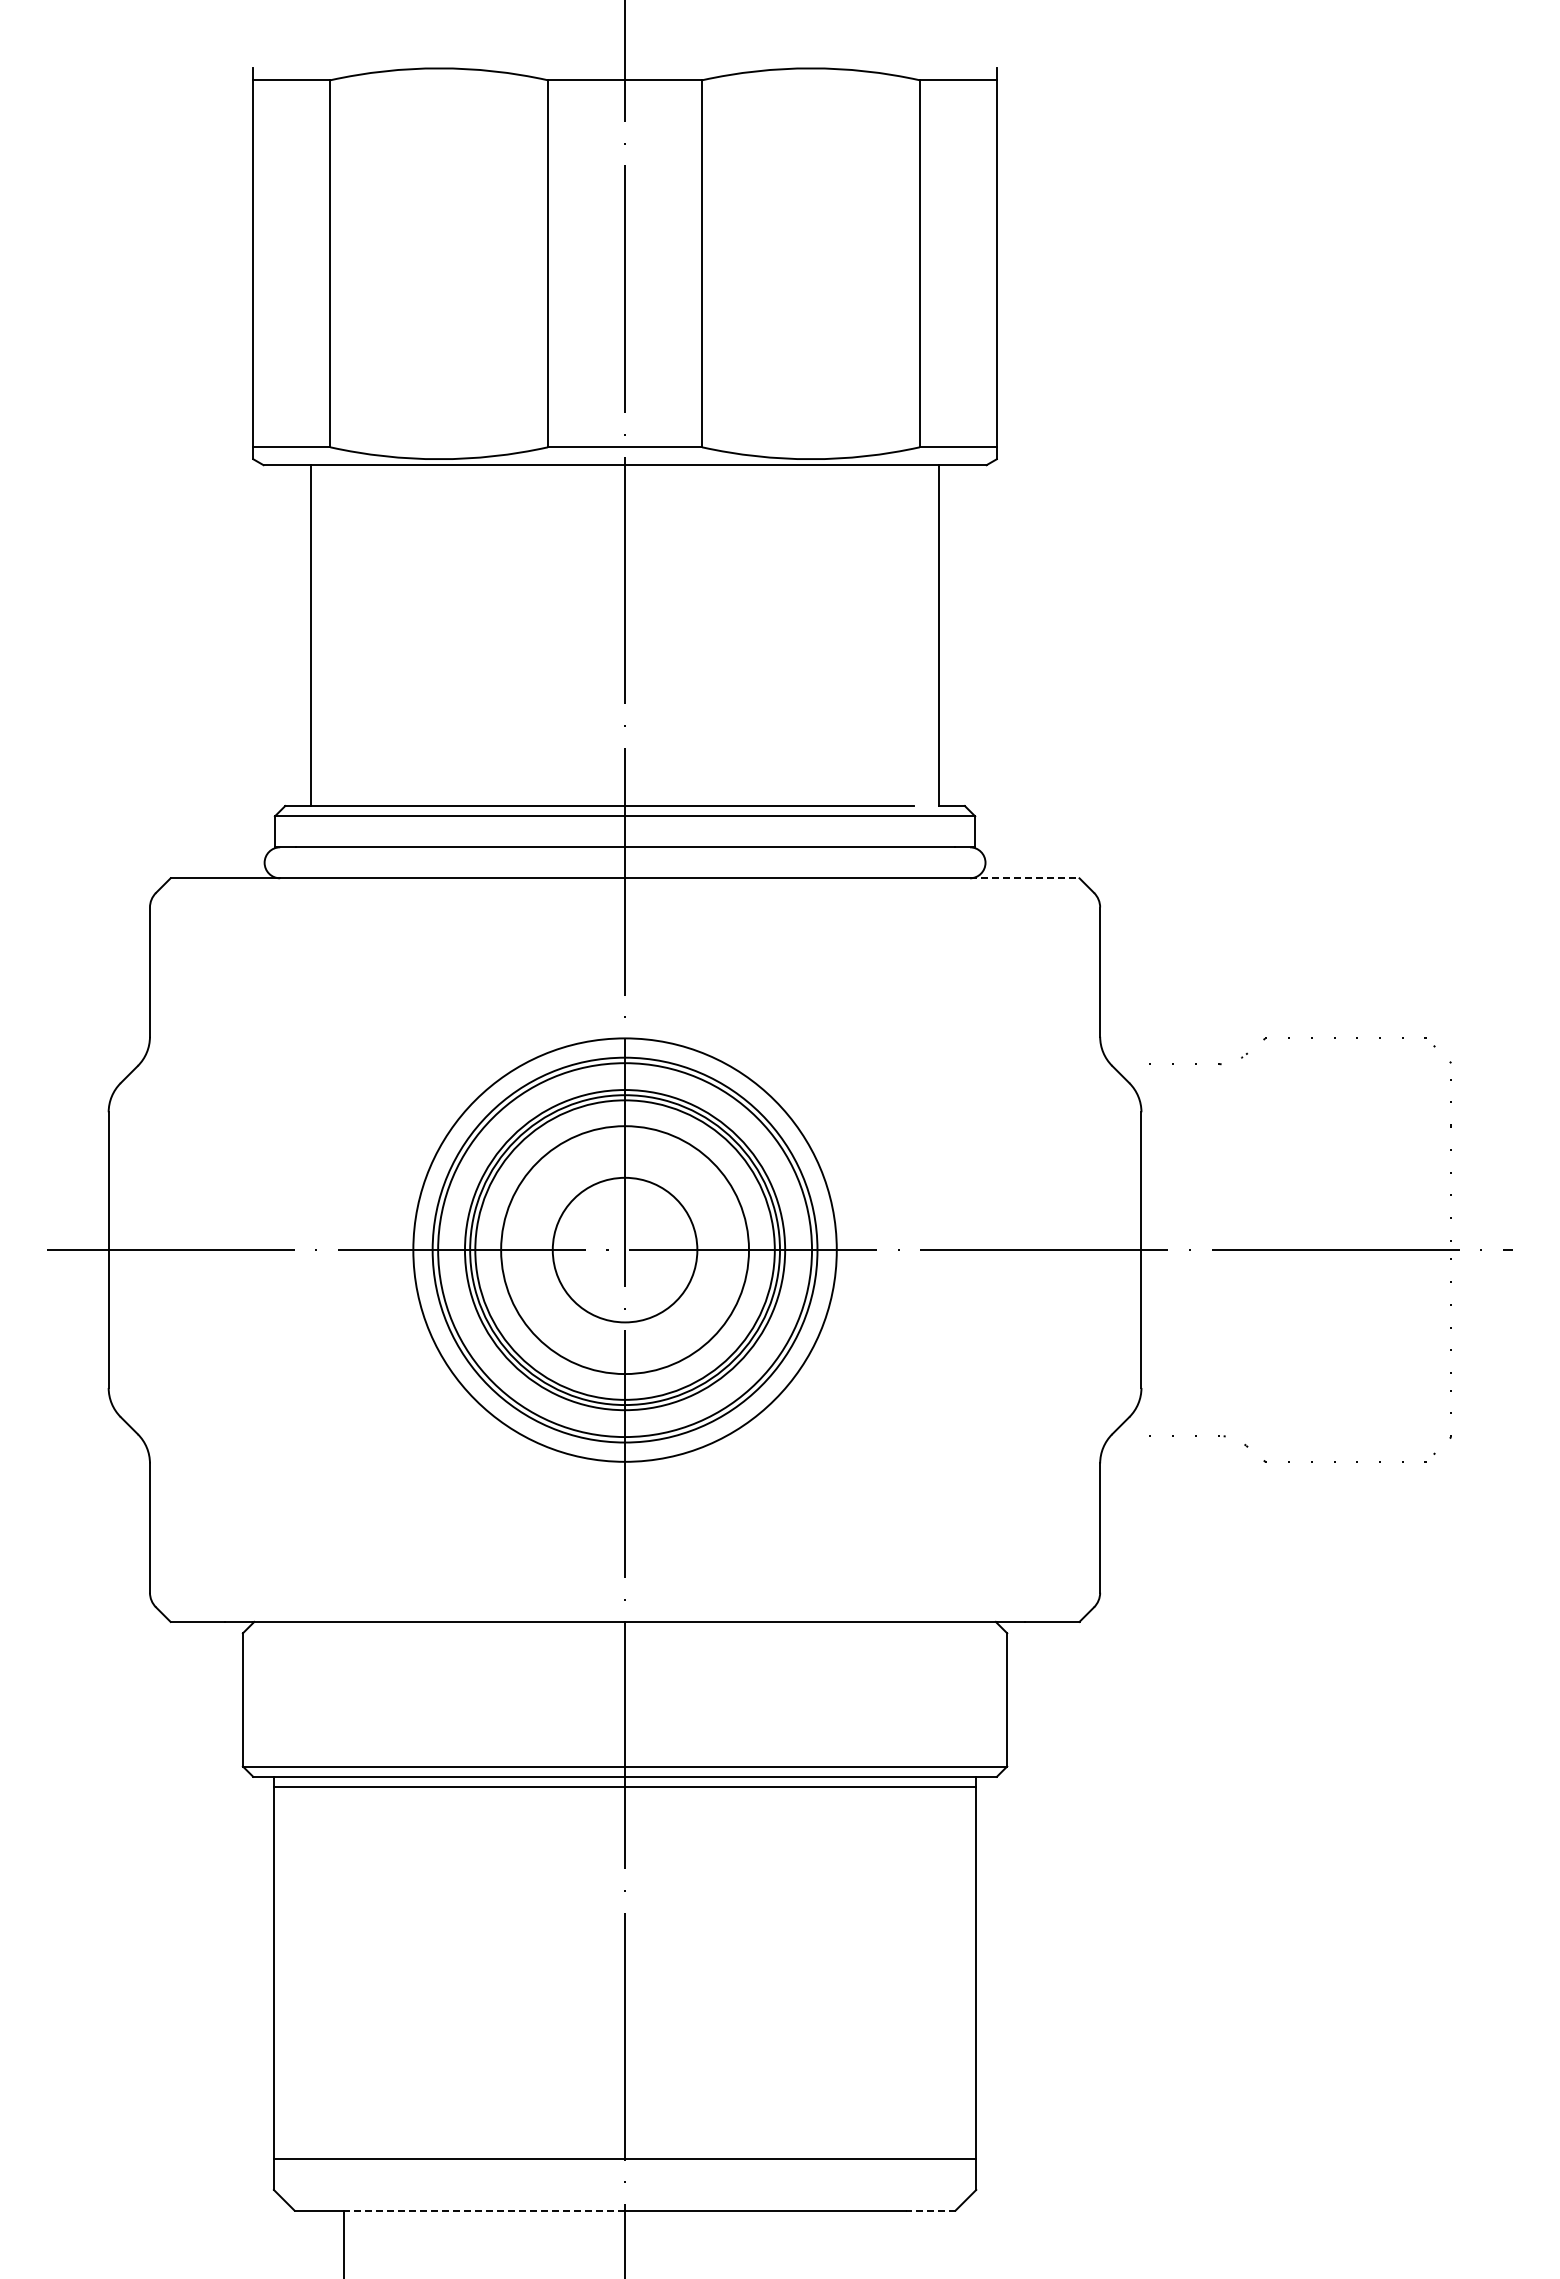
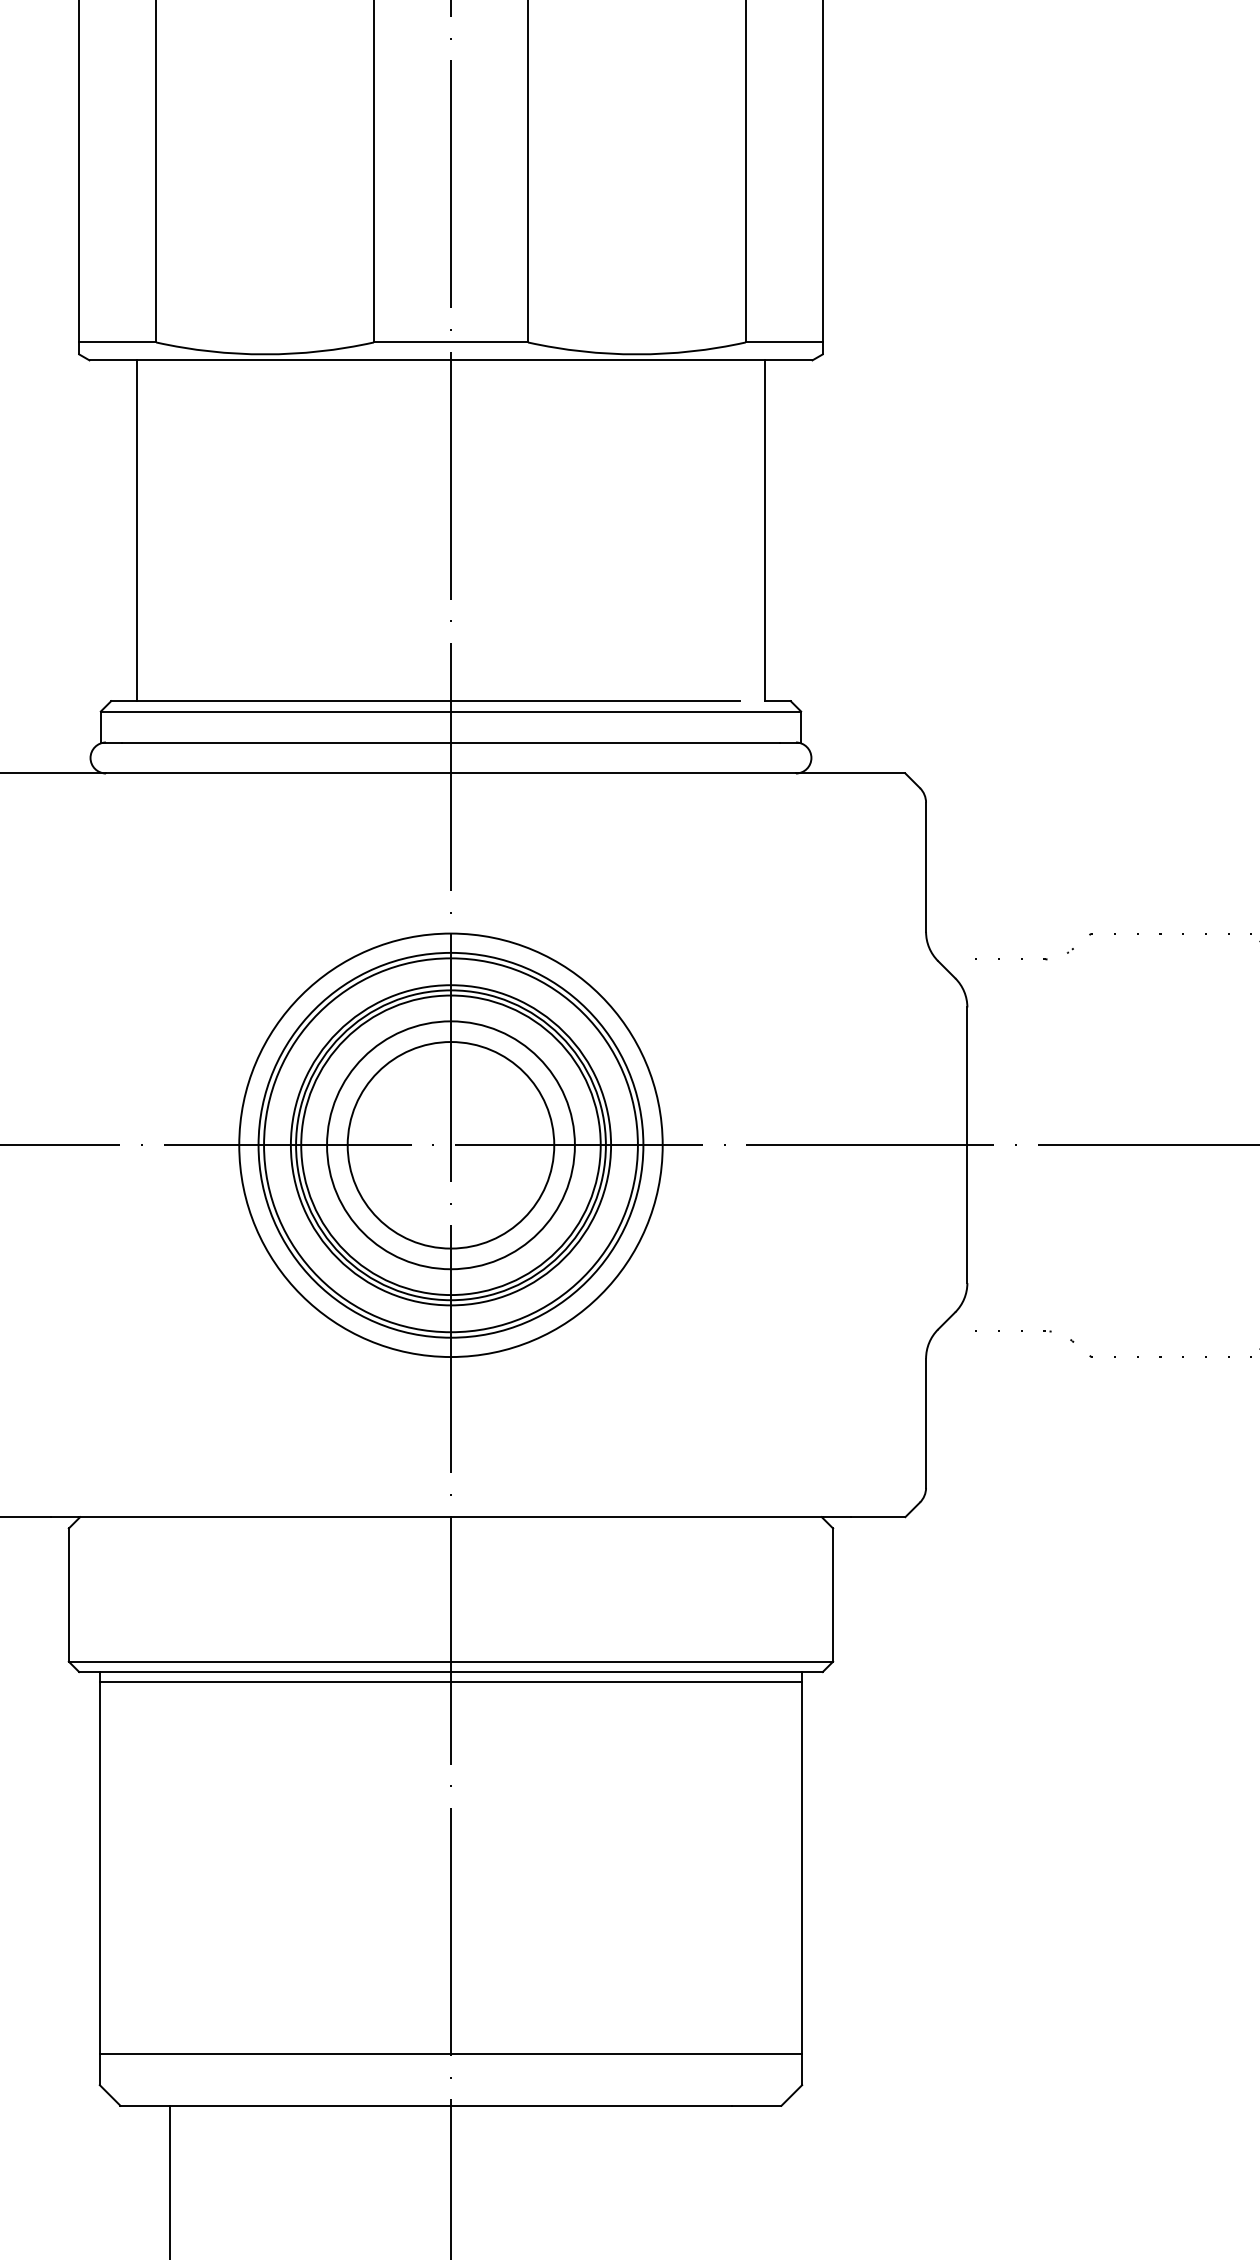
line: (1024, 878) -> (850, 773), dashed -> solid
circle: (624, 1249) -> (450, 1144), size x1.43
line: (484, 2210) -> (310, 2105), dashed -> solid
line: (930, 2210) -> (756, 2105), dashed -> solid

